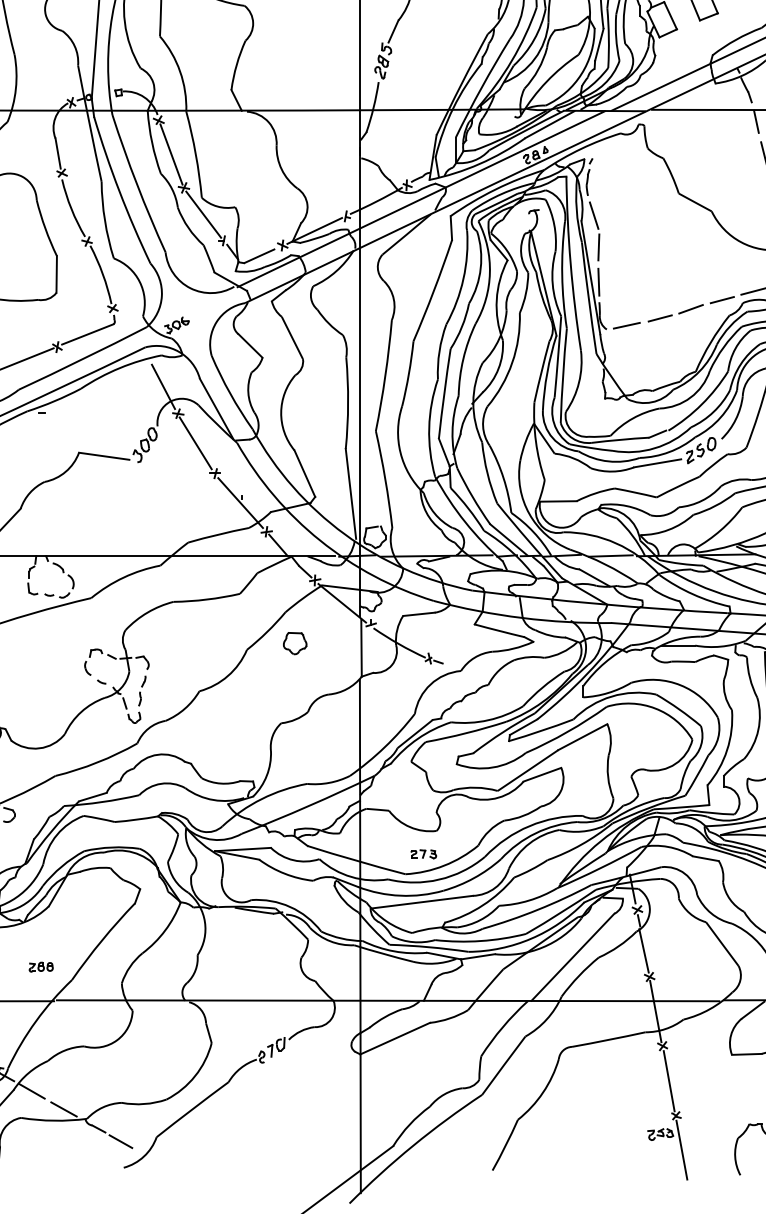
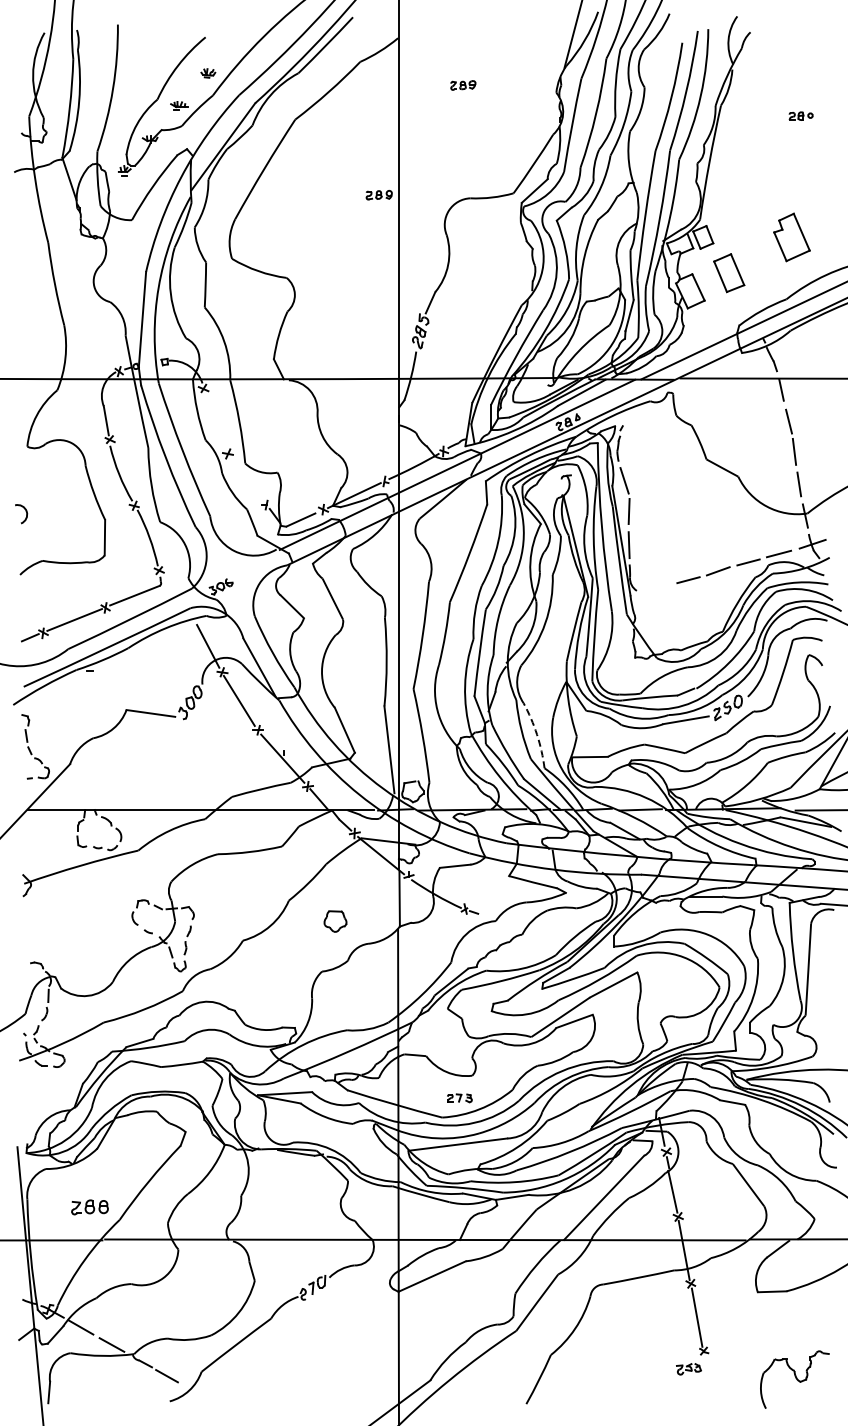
line: (171, 154) -> (215, 421), removed
line: (203, 214) -> (246, 479), removed
line: (626, 324) -> (655, 586), removed
arc: (504, 478) -> (537, 734), solid -> dashed
part: (295, 643) -> (335, 921), moved
part: (40, 967) -> (89, 1207), size x1.6
line: (681, 1149) -> (709, 1383), removed

